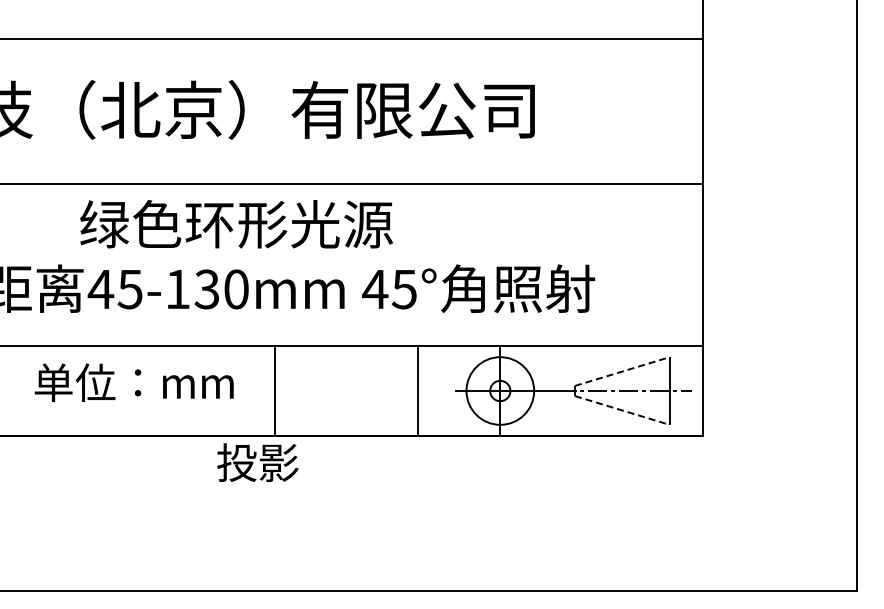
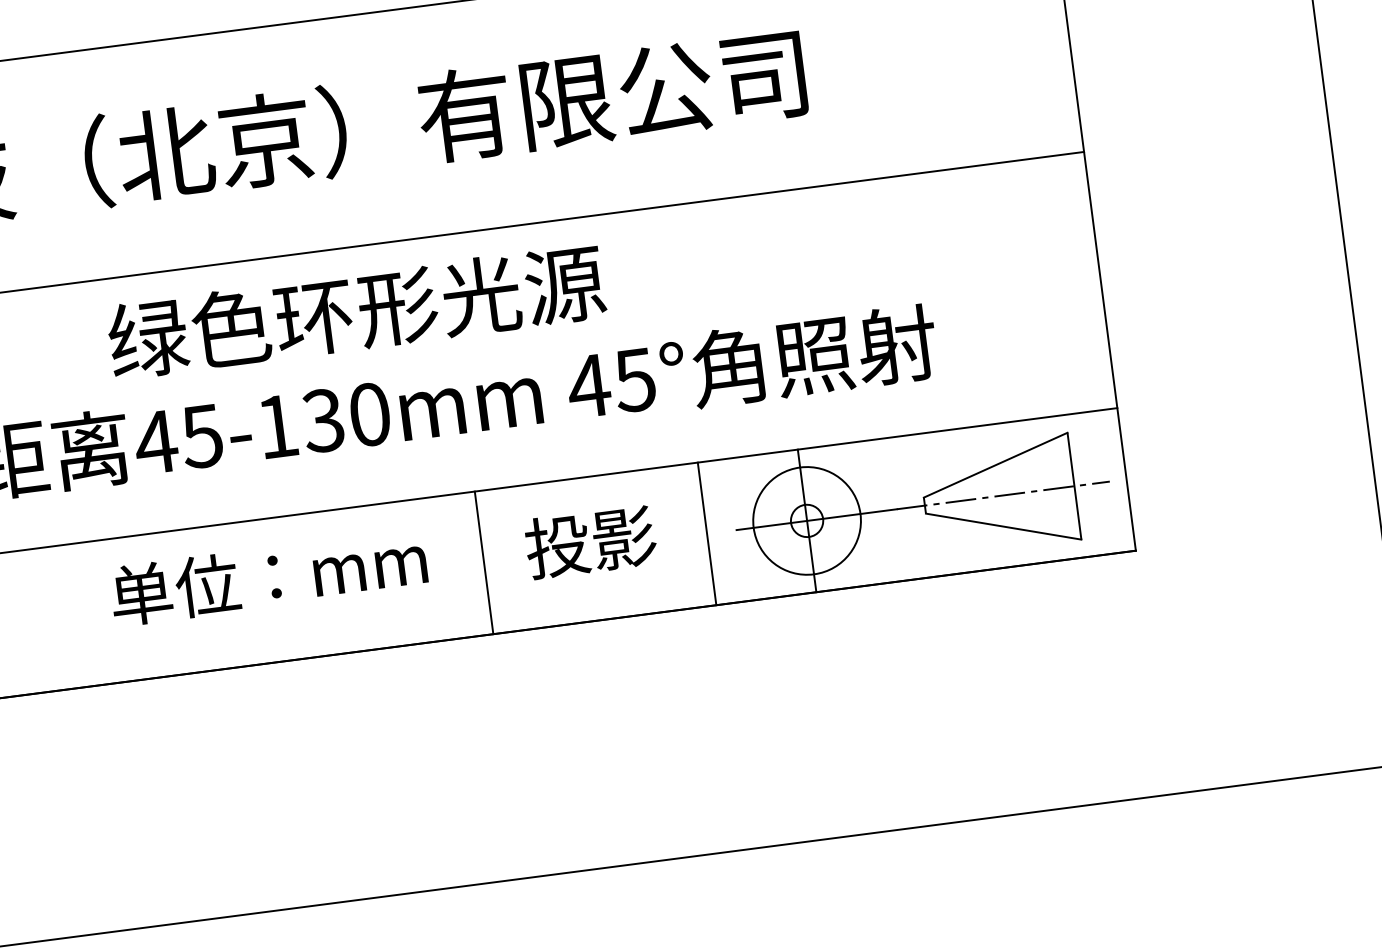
line: (622, 371) -> (995, 465), dashed -> solid
text: (133, 382) -> (267, 577), moved
line: (274, 390) -> (483, 562), moved
line: (417, 390) -> (706, 533), moved
line: (622, 410) -> (1003, 526), dashed -> solid
text: (257, 462) -> (590, 541), moved

